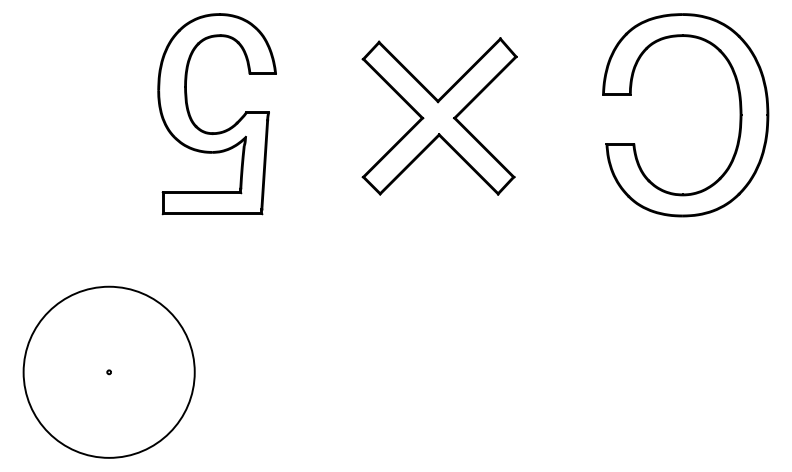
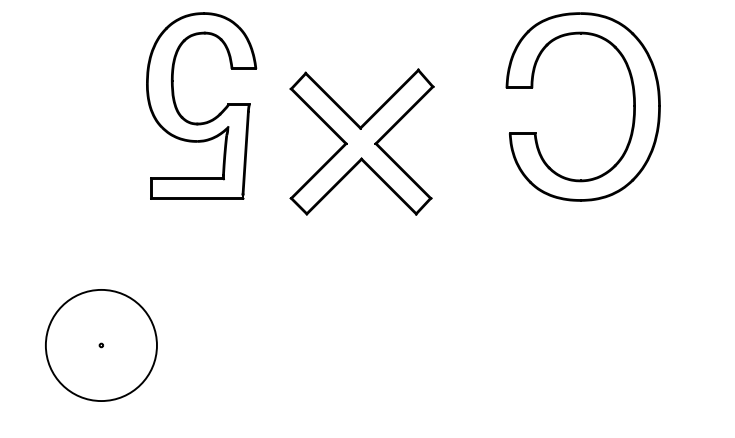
part: (739, 114) -> (633, 106), moved
part: (439, 115) -> (361, 141), moved
circle: (109, 372) -> (101, 345), size x0.7

